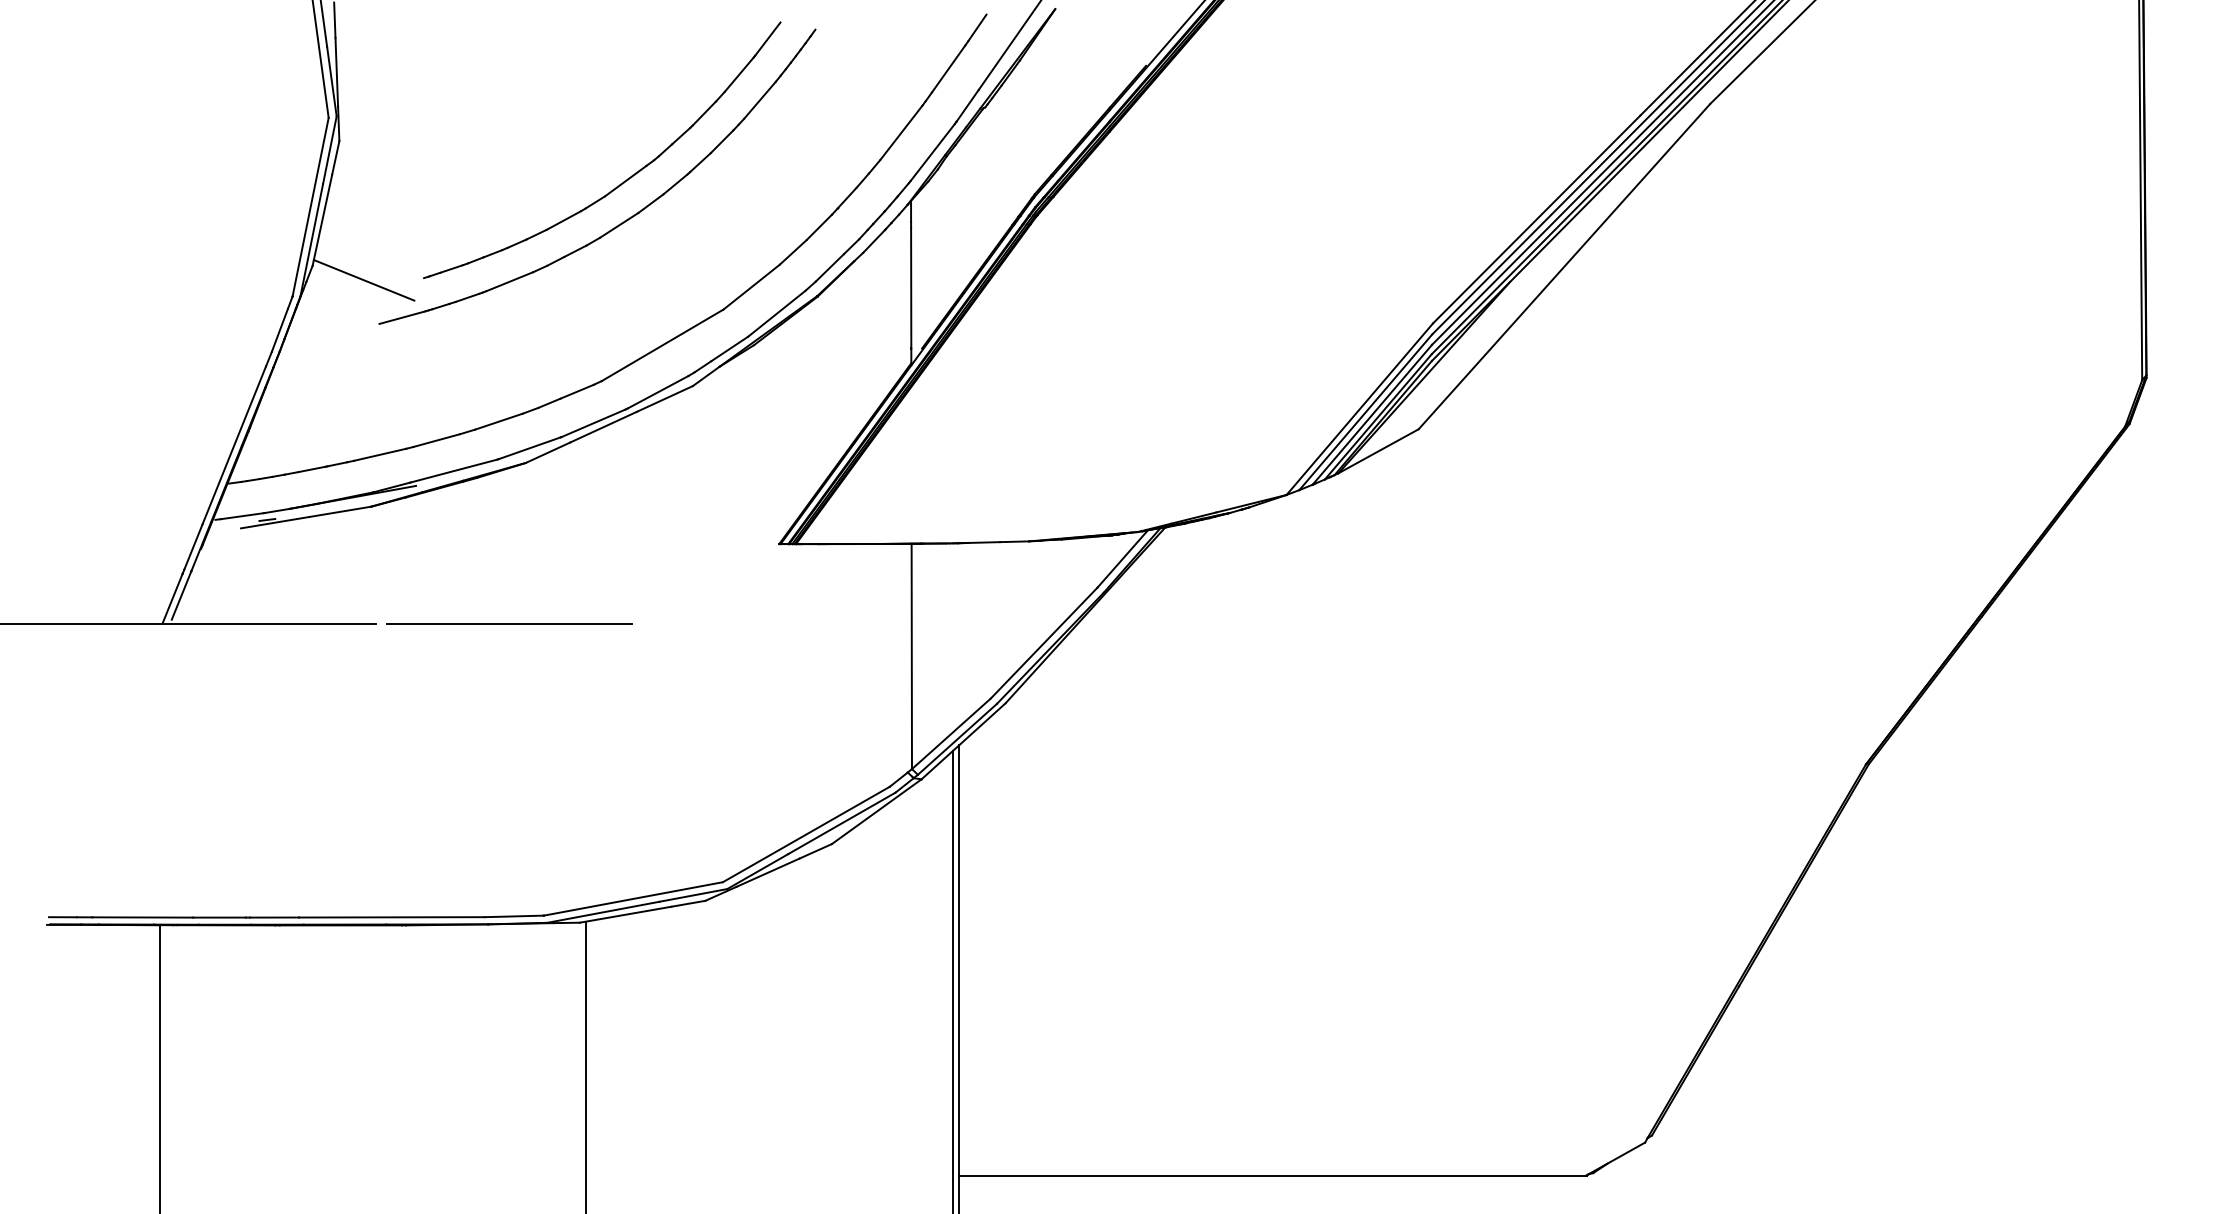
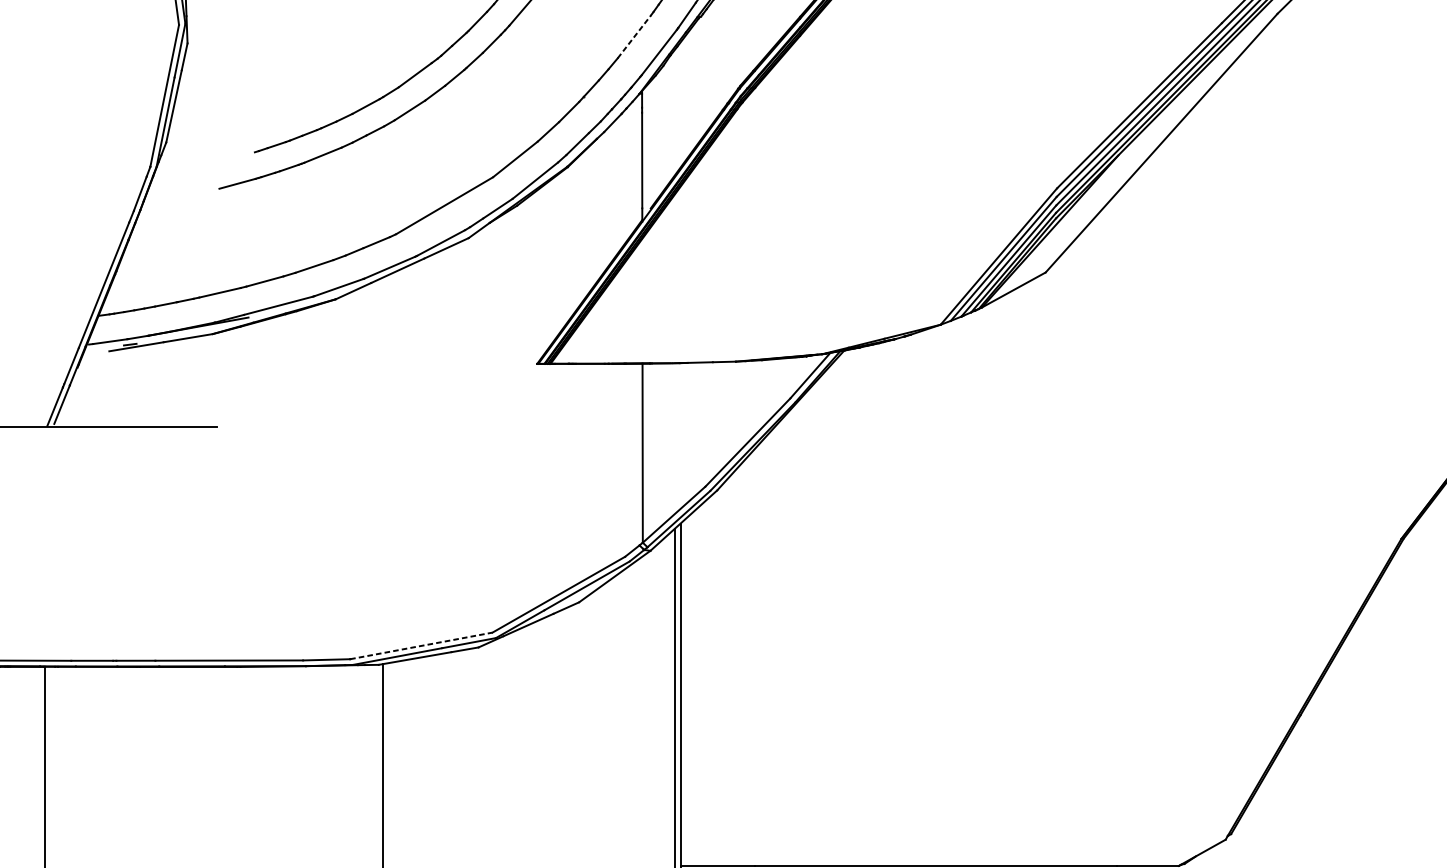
line: (901, 132) -> (634, 36), solid -> dashed
line: (363, 280) -> (206, 154), removed
line: (509, 623) -> (322, 426), removed
line: (633, 898) -> (421, 645), solid -> dashed

